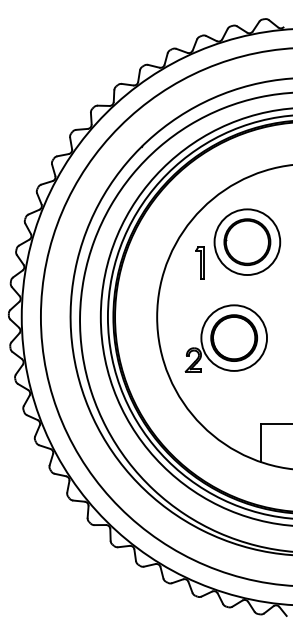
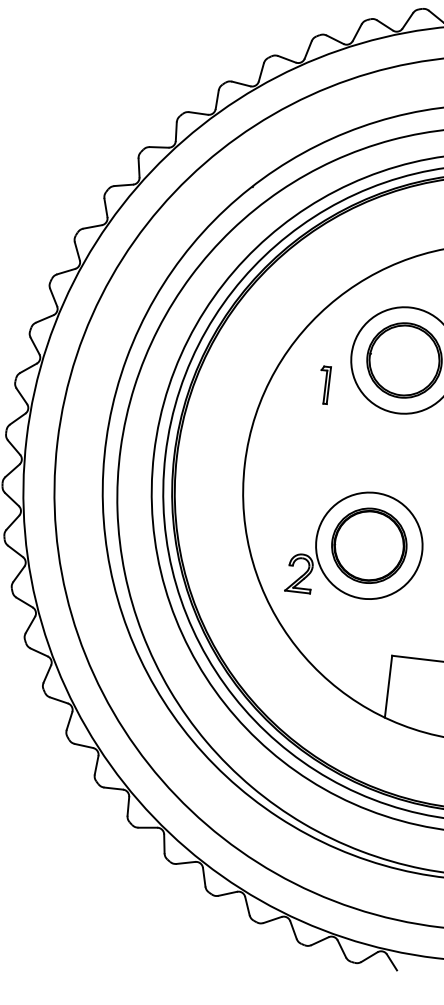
part: (199, 262) -> (323, 384), size x0.71
part: (225, 338) -> (355, 544), moved

